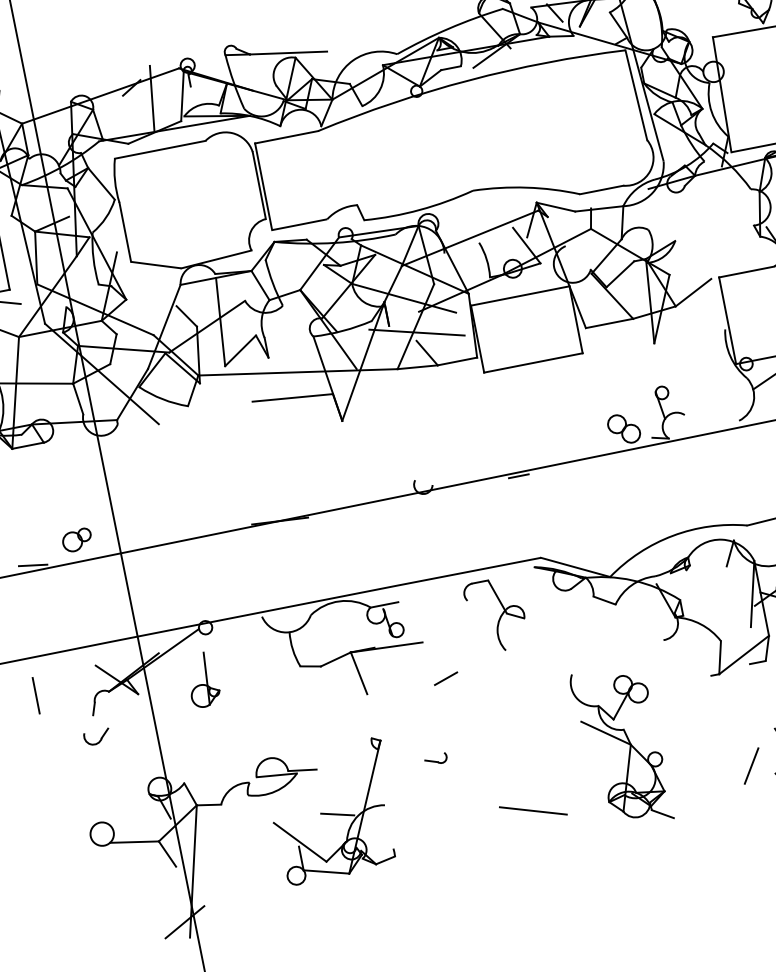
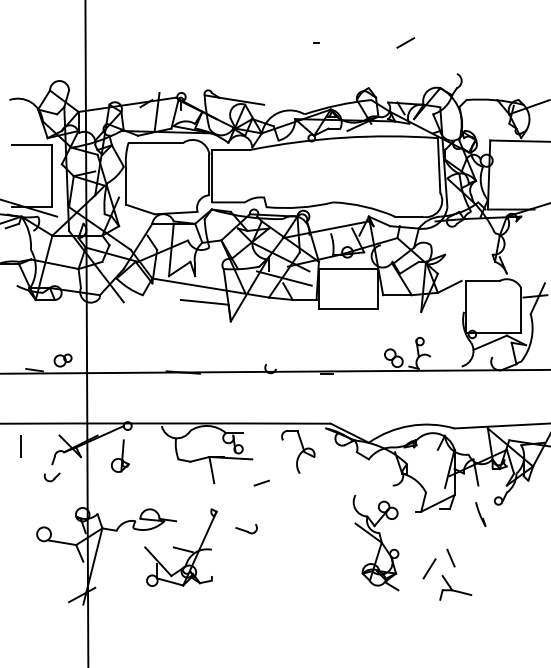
part: (620, 748) -> (375, 543), moved
part: (435, 758) -> (246, 528), size x1.6
line: (533, 810) -> (297, 569), removed

